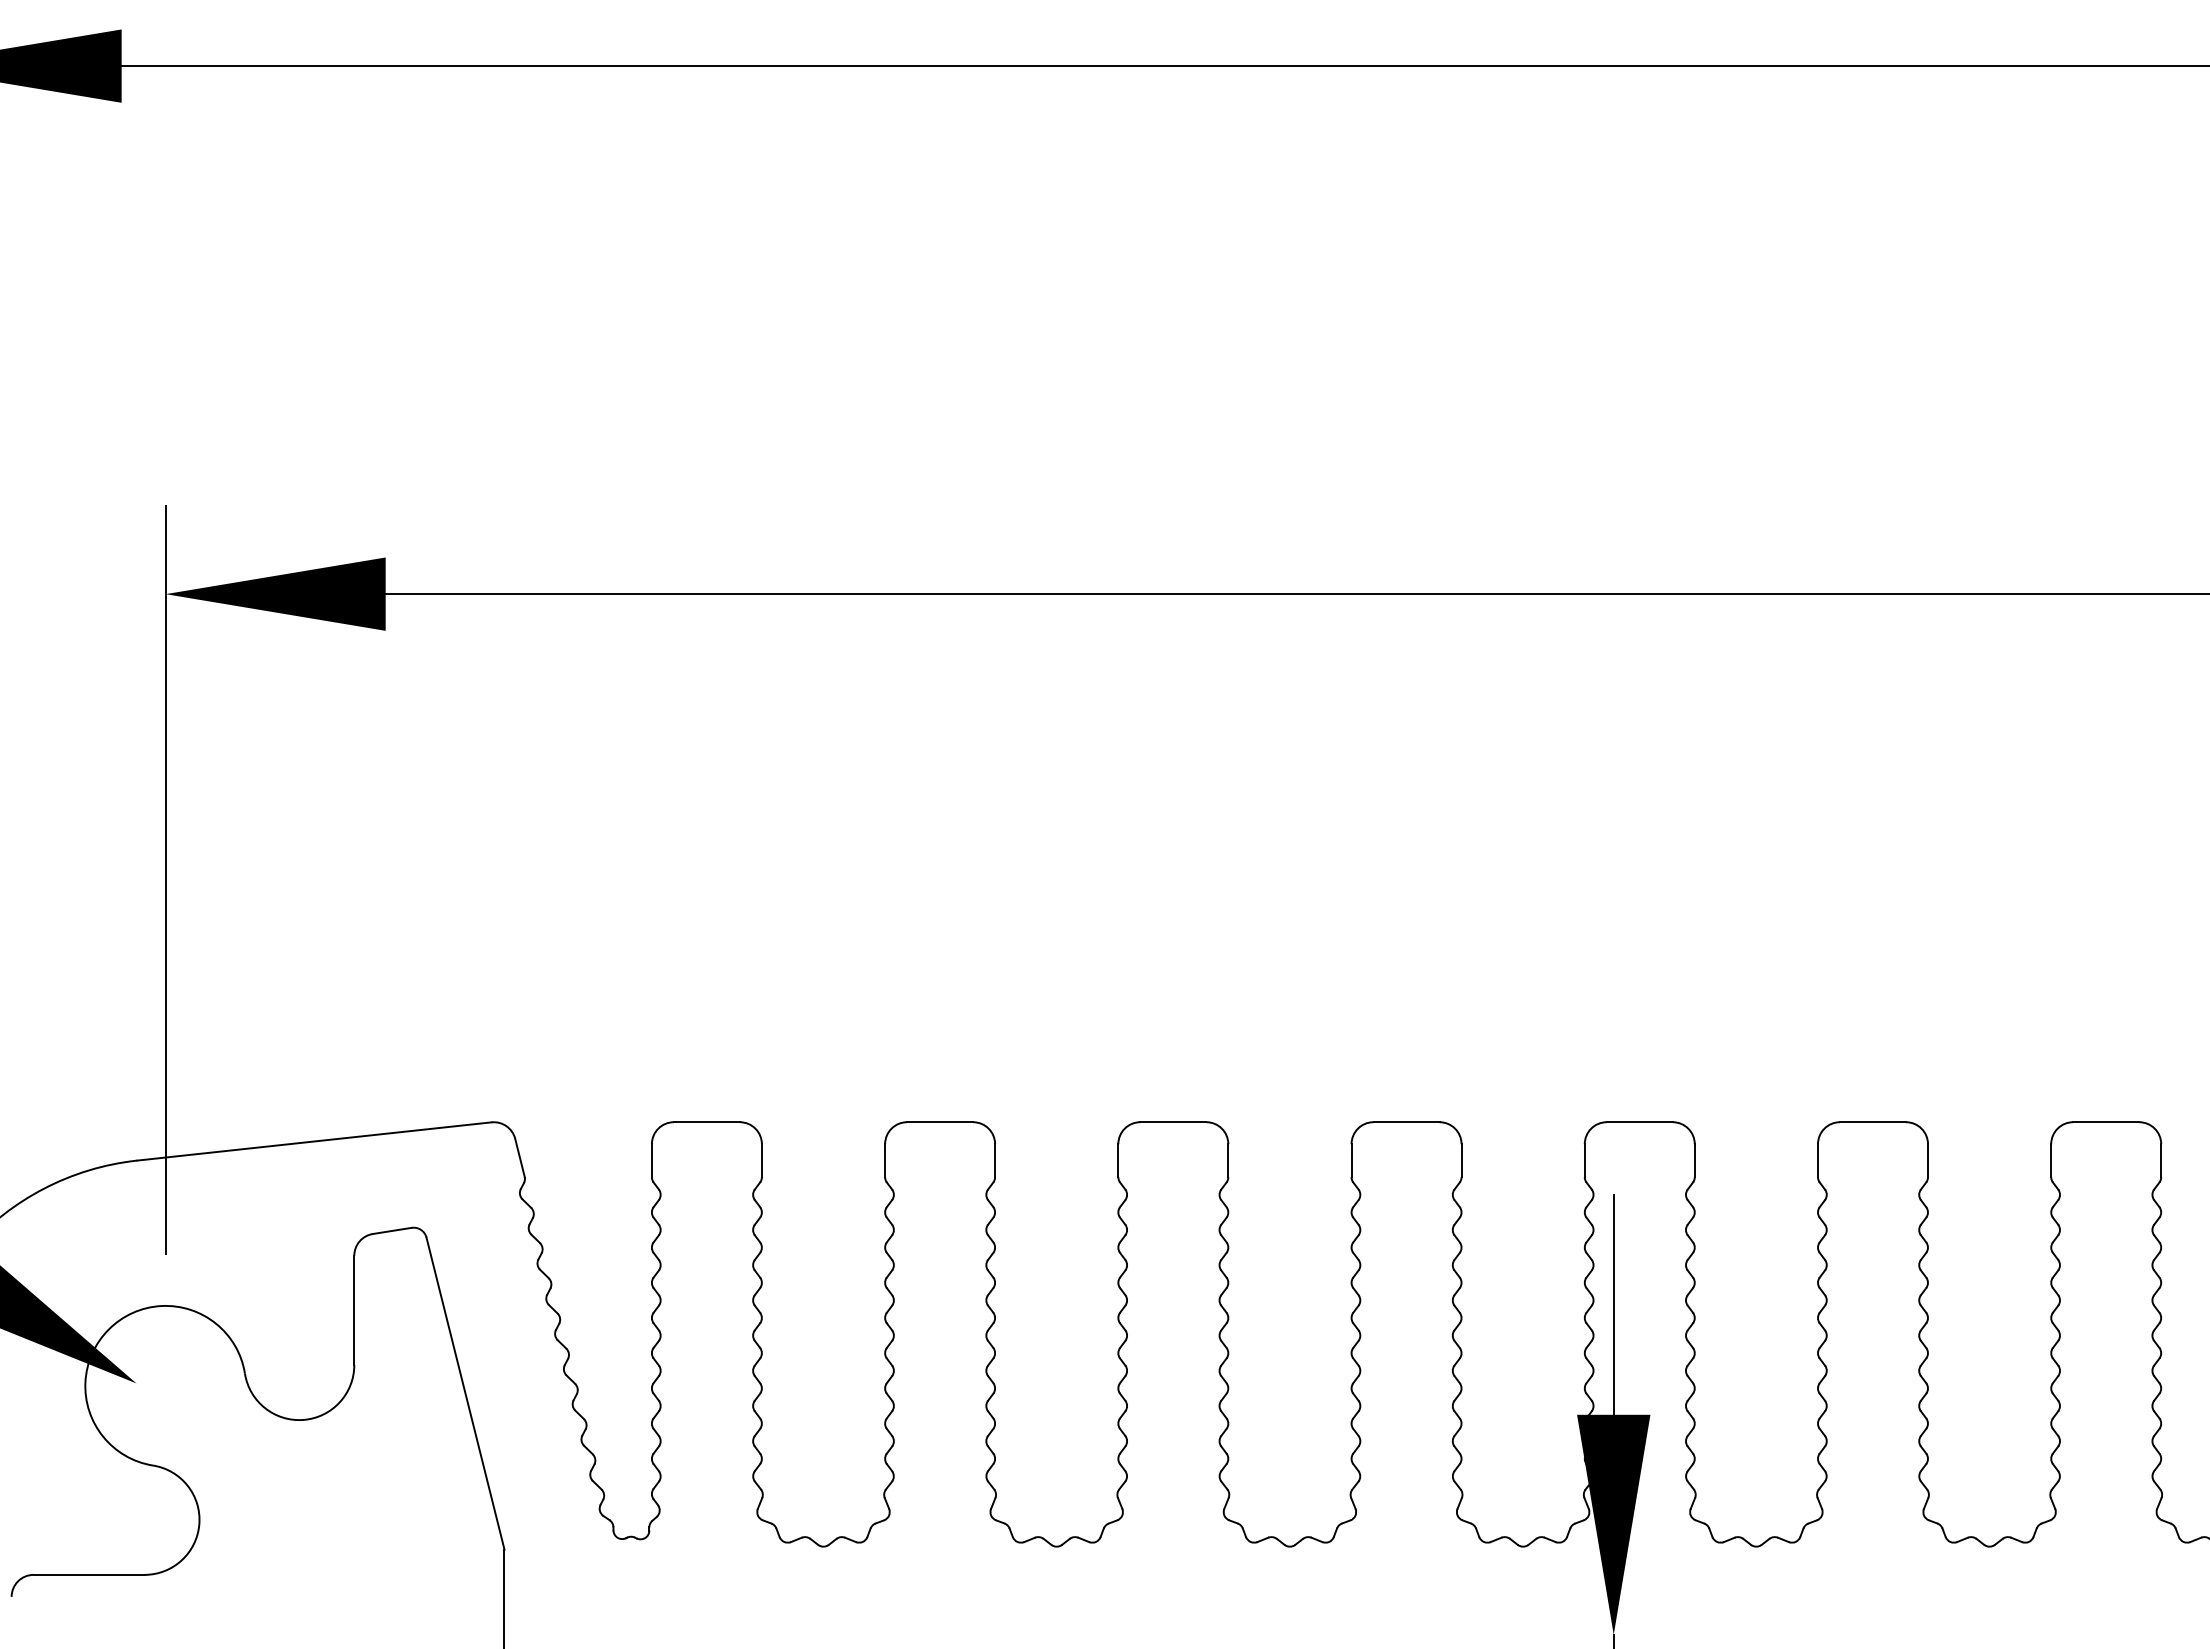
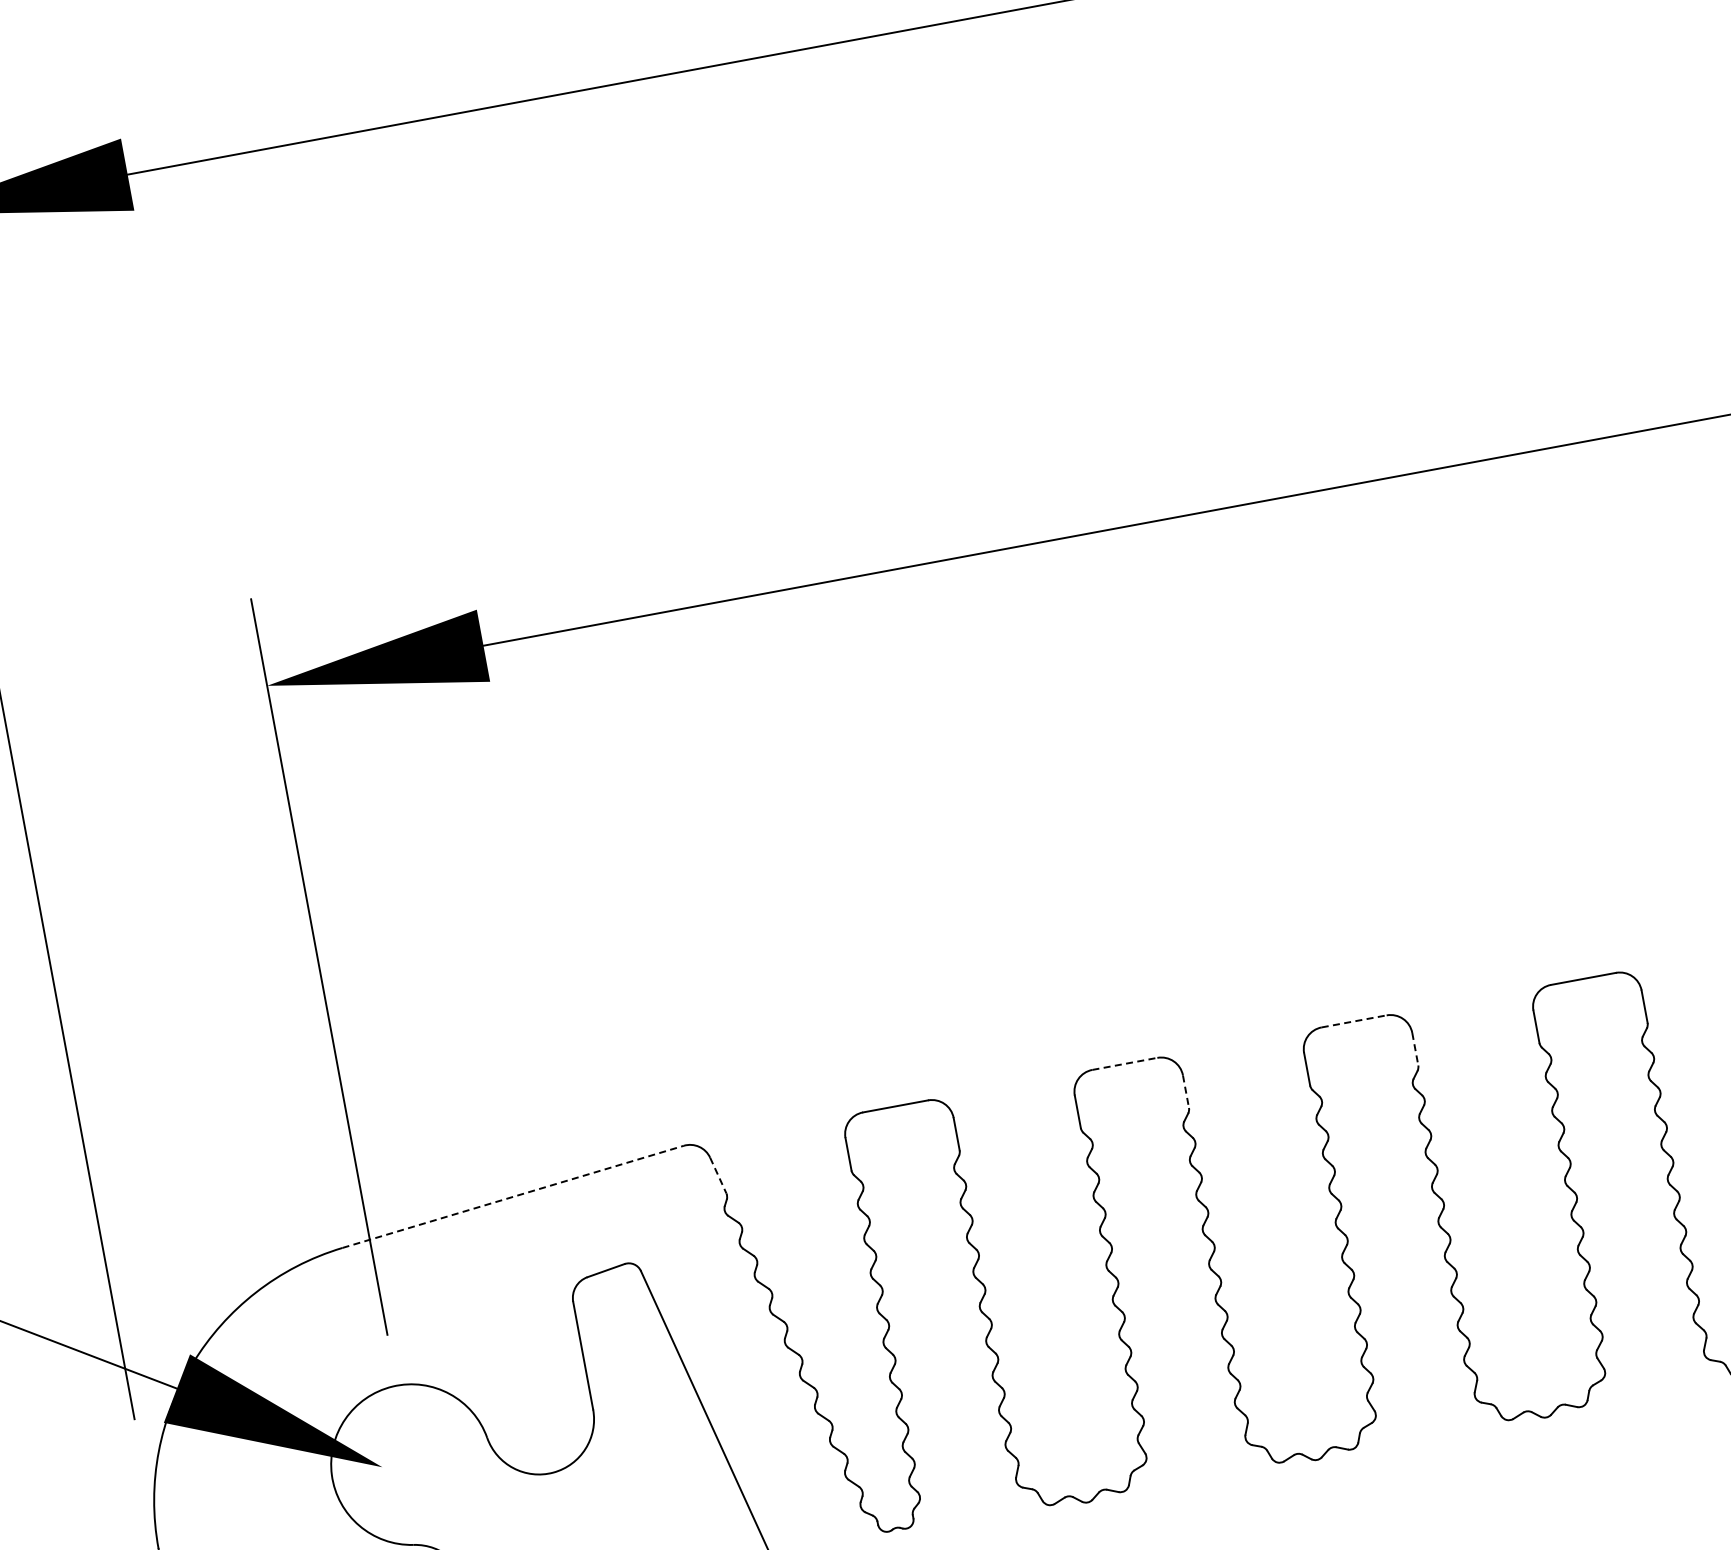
line: (940, 1122) -> (1125, 1064), solid -> dashed
line: (1173, 1122) -> (1354, 1021), solid -> dashed
line: (314, 1141) -> (513, 1196), solid -> dashed
line: (519, 1157) -> (717, 1175), solid -> dashed
line: (995, 1160) -> (1186, 1091), solid -> dashed
line: (1228, 1160) -> (1415, 1049), solid -> dashed

